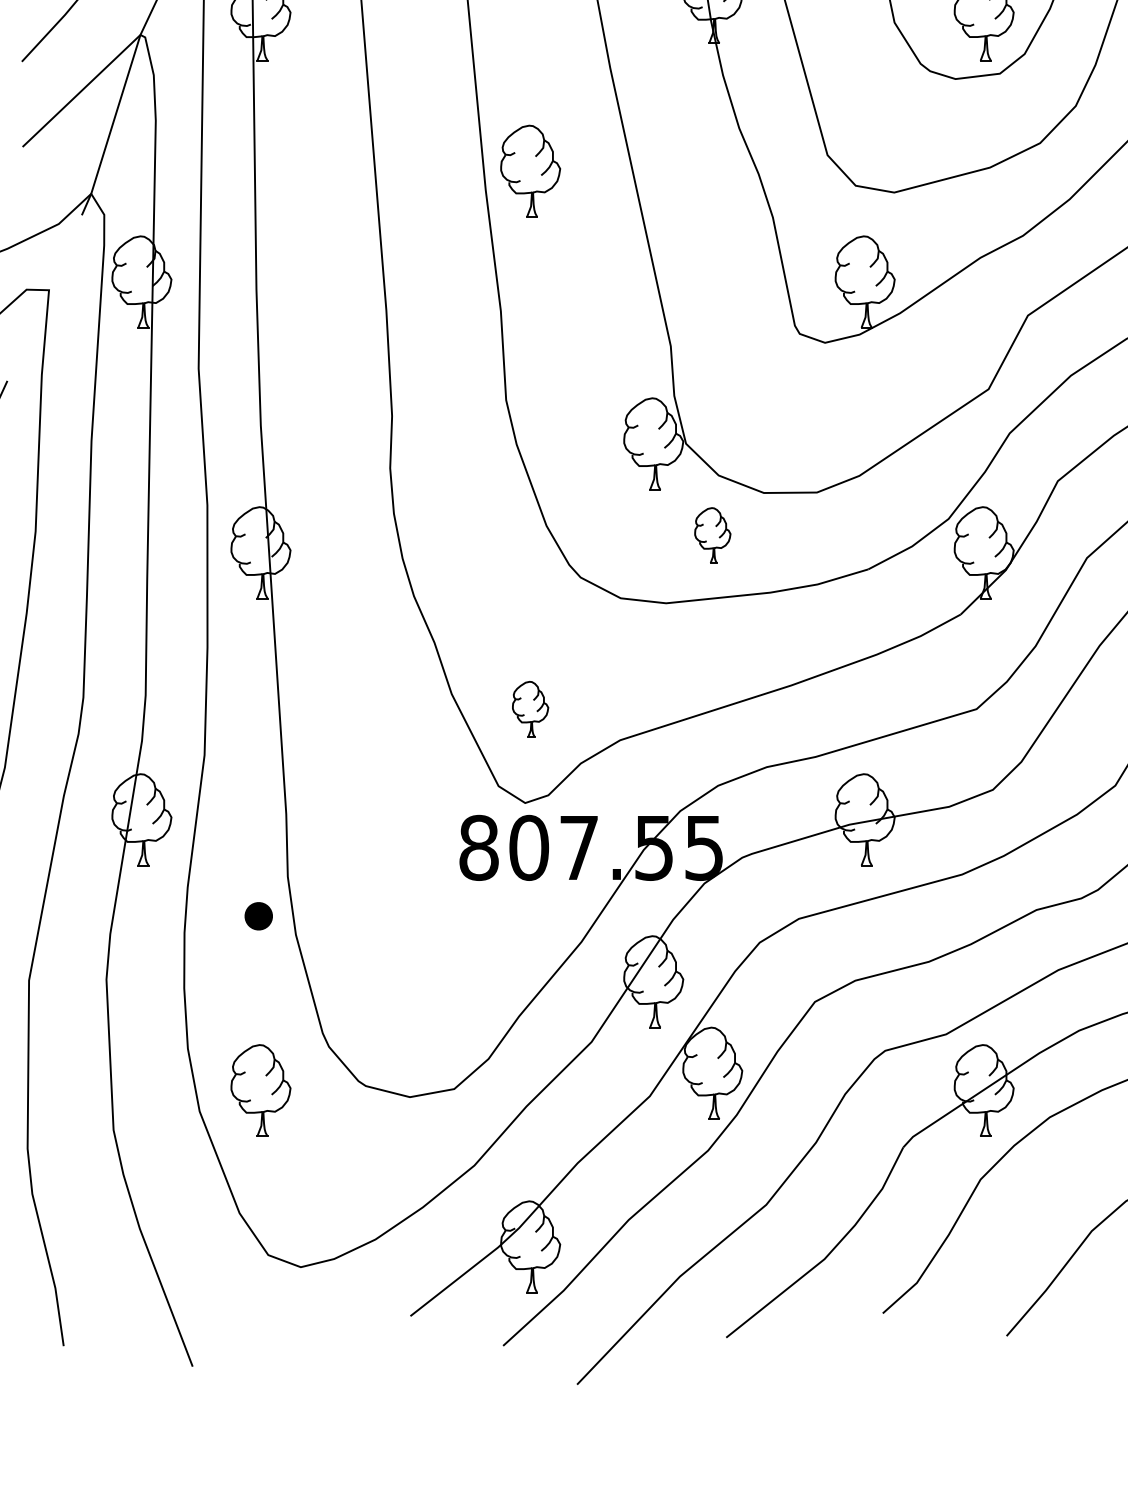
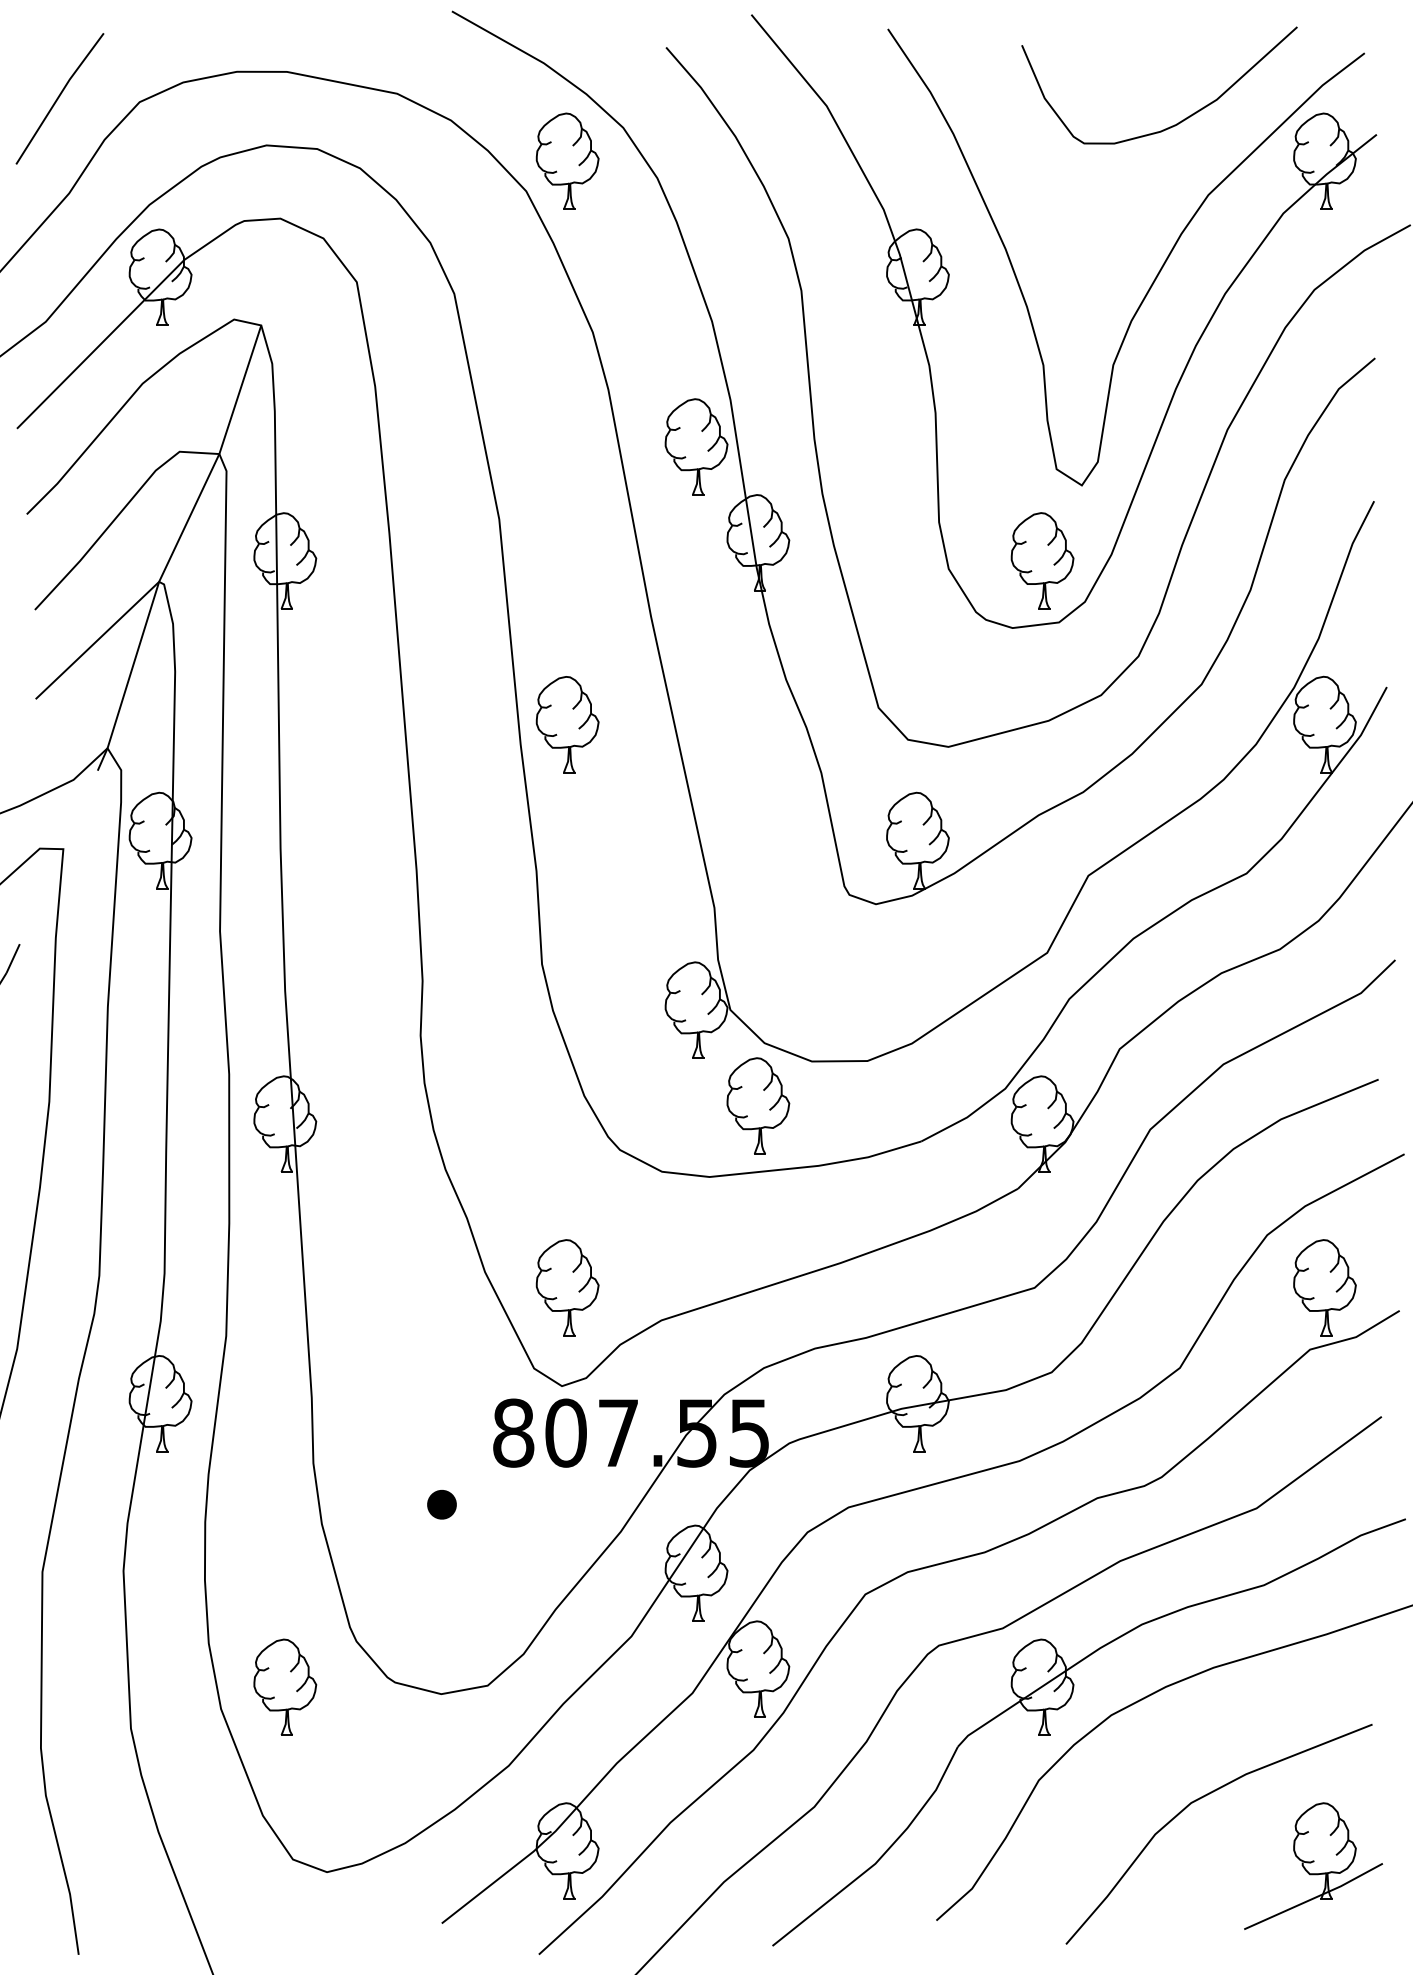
part: (712, 535) -> (758, 1105), size x1.67
part: (530, 708) -> (567, 1287), size x1.67
part: (258, 916) -> (441, 1504), moved

